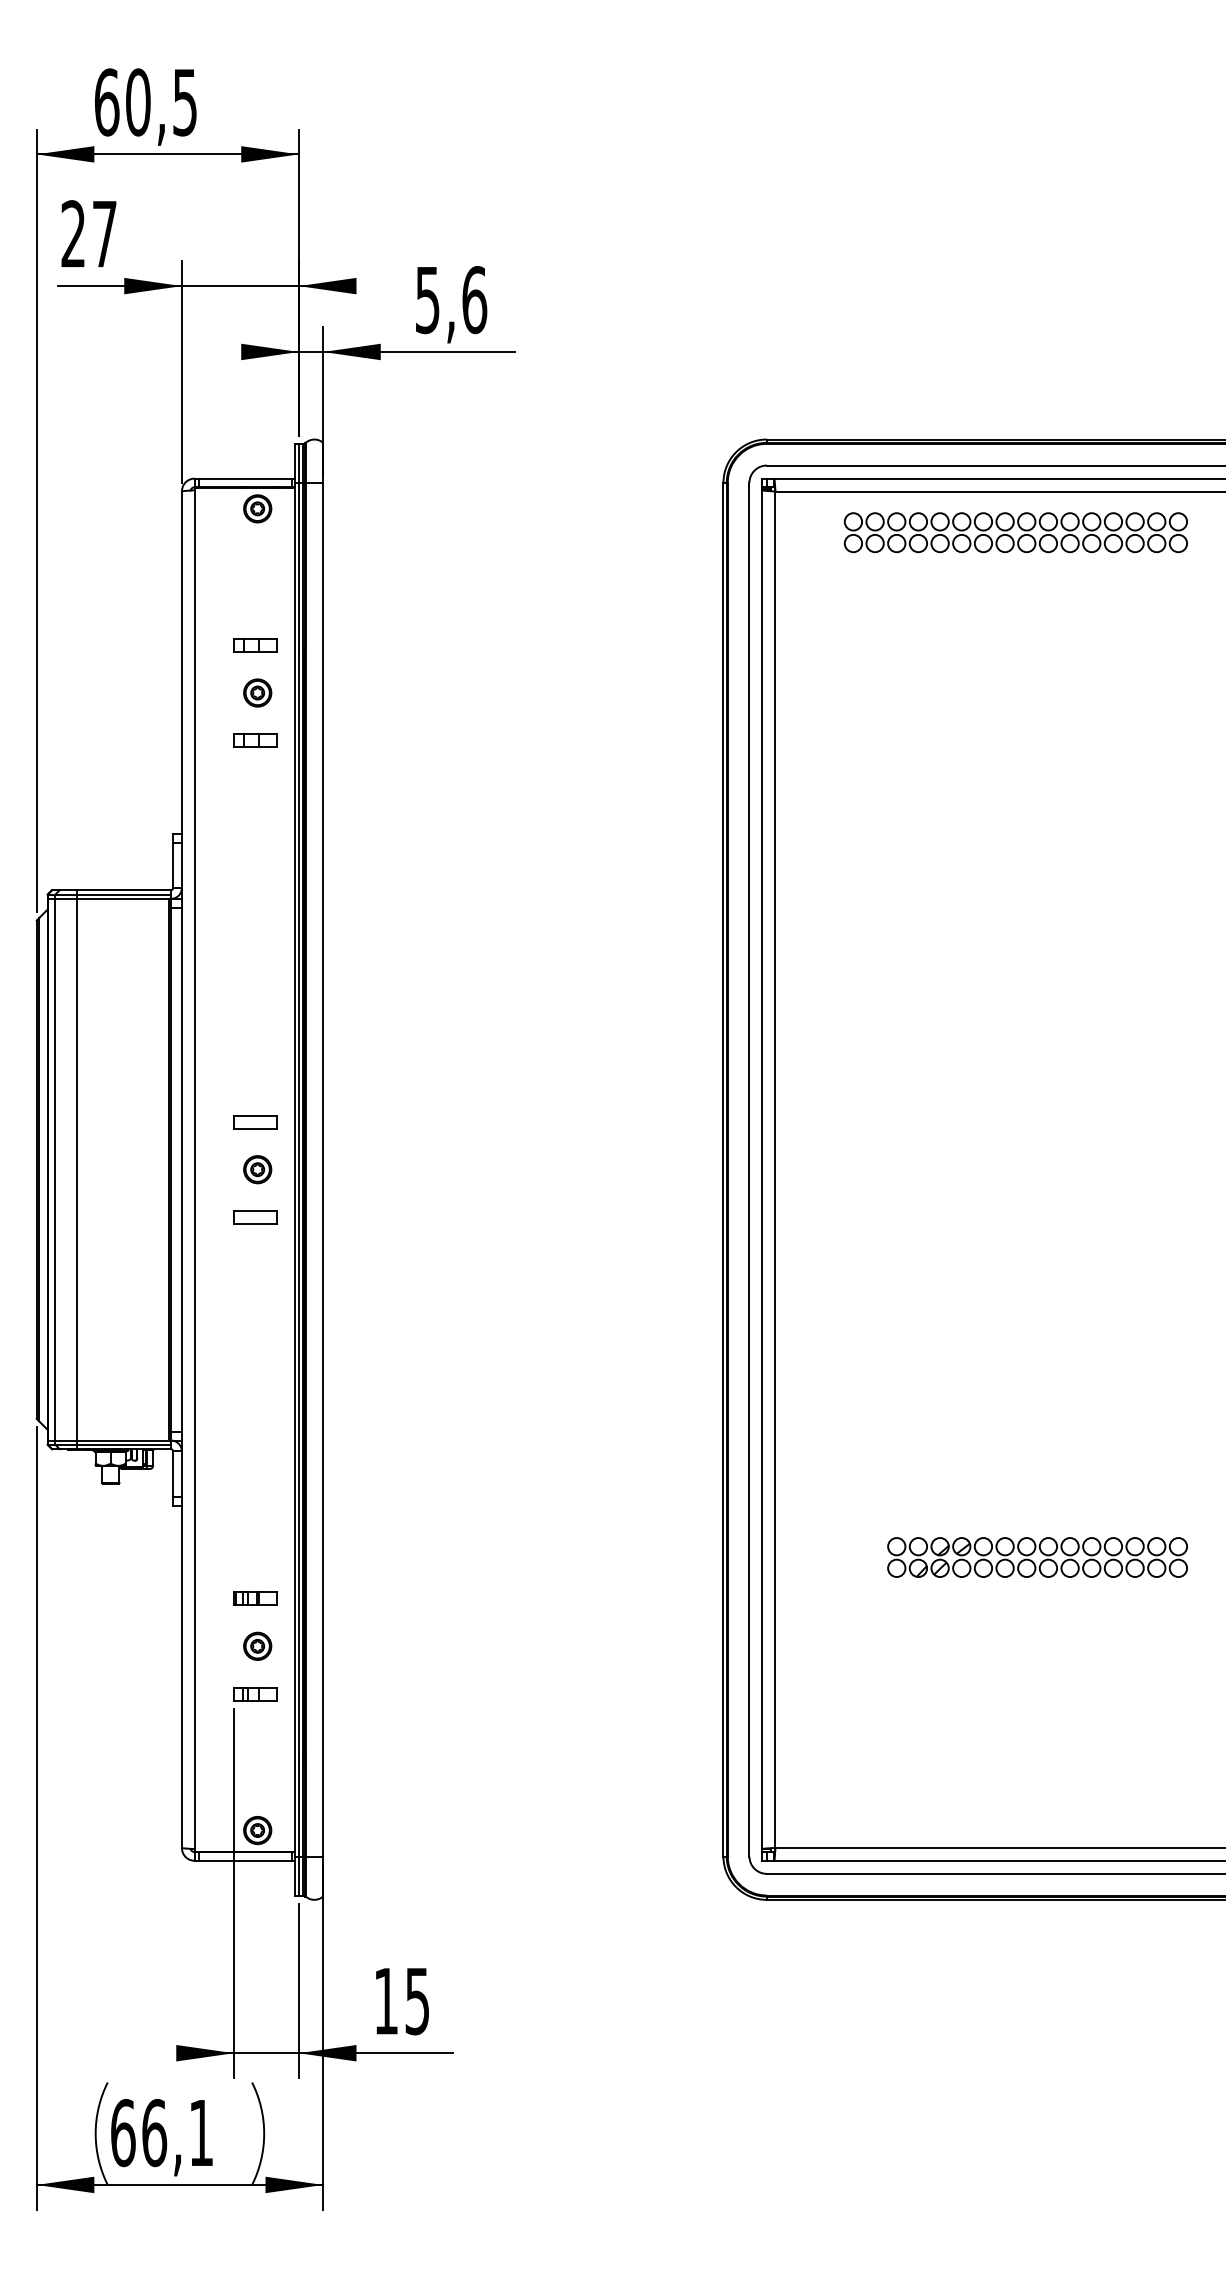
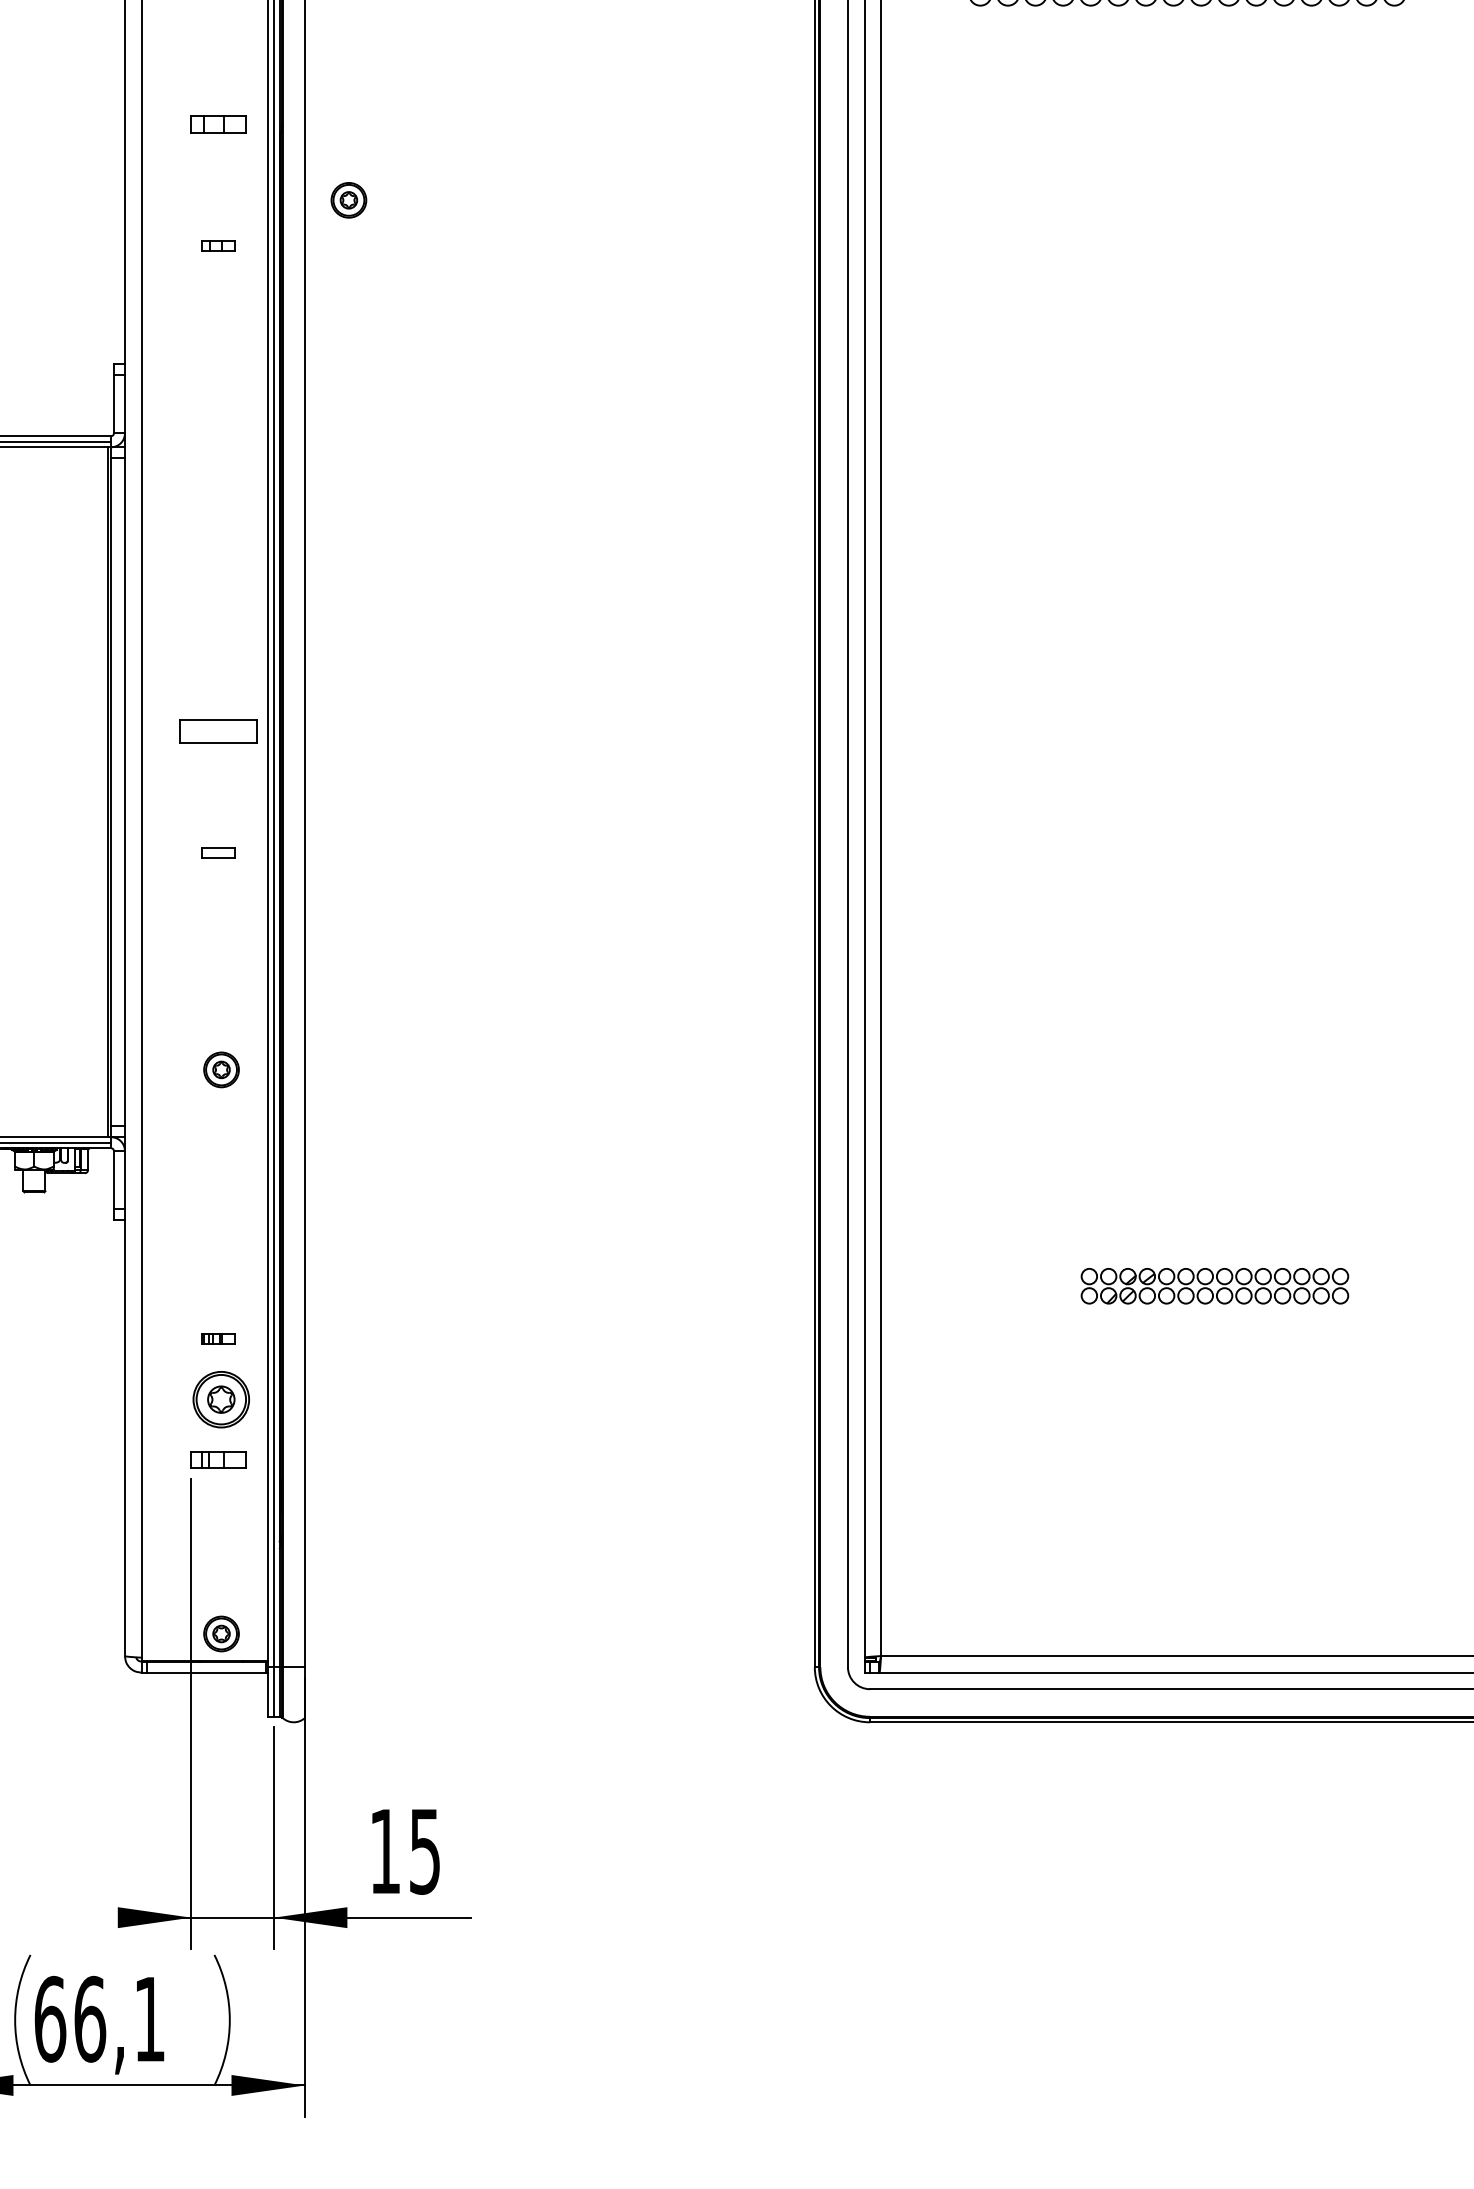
part: (257, 692) -> (348, 199), moved
part: (255, 740) -> (218, 245), size x0.6
part: (255, 1122) -> (218, 732), size x1.4
part: (257, 1169) -> (221, 1069), moved
part: (255, 1217) -> (218, 853), size x0.6
part: (1037, 1557) -> (1214, 1286), size x0.7
part: (255, 1598) -> (218, 1338), size x0.6
part: (257, 1645) -> (221, 1398), size x1.6

